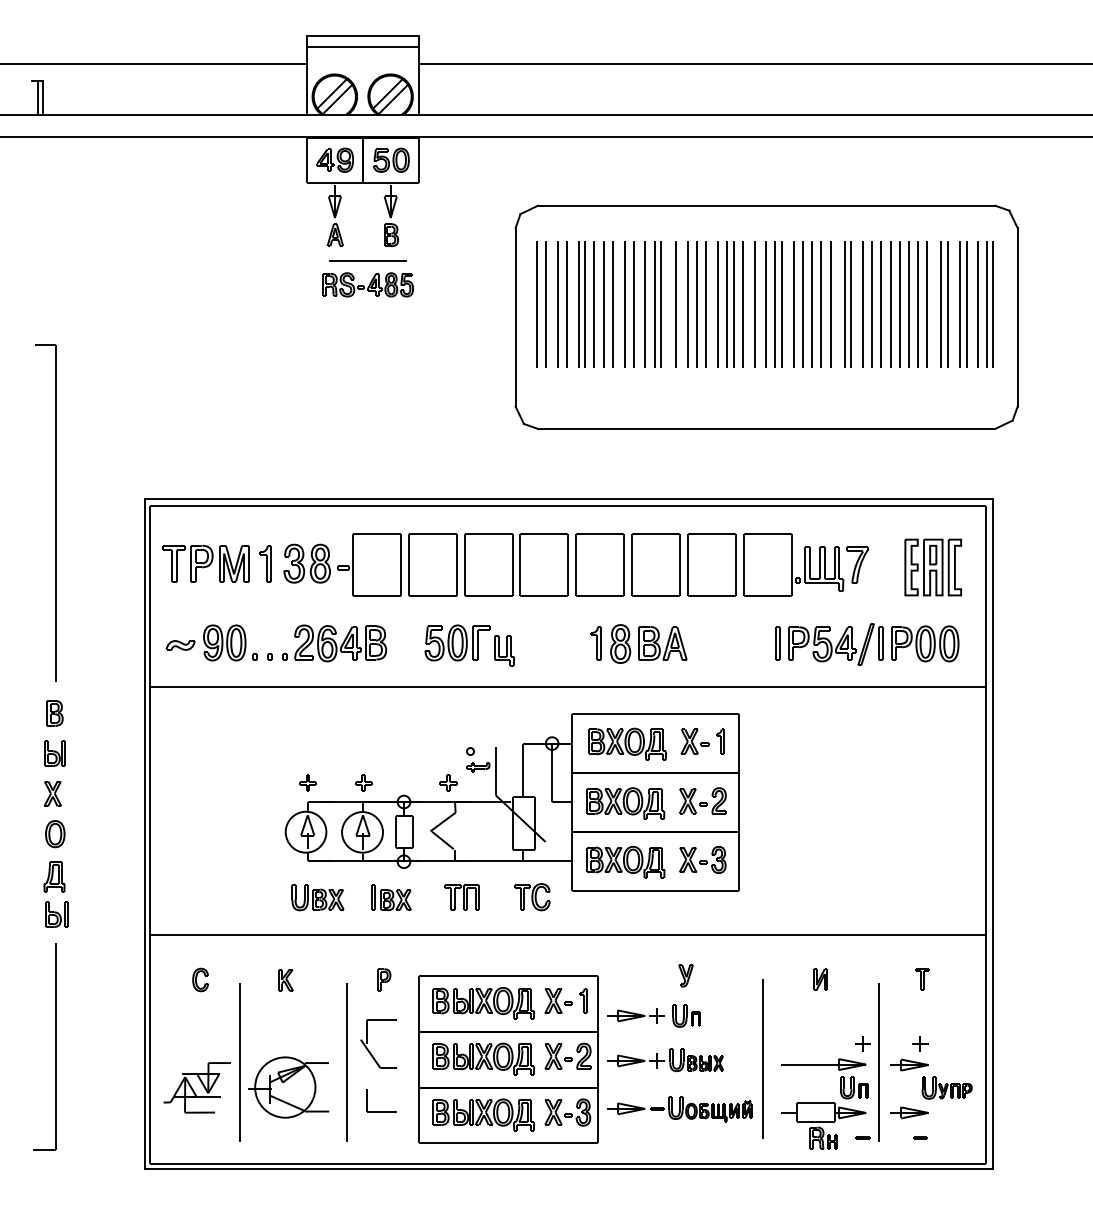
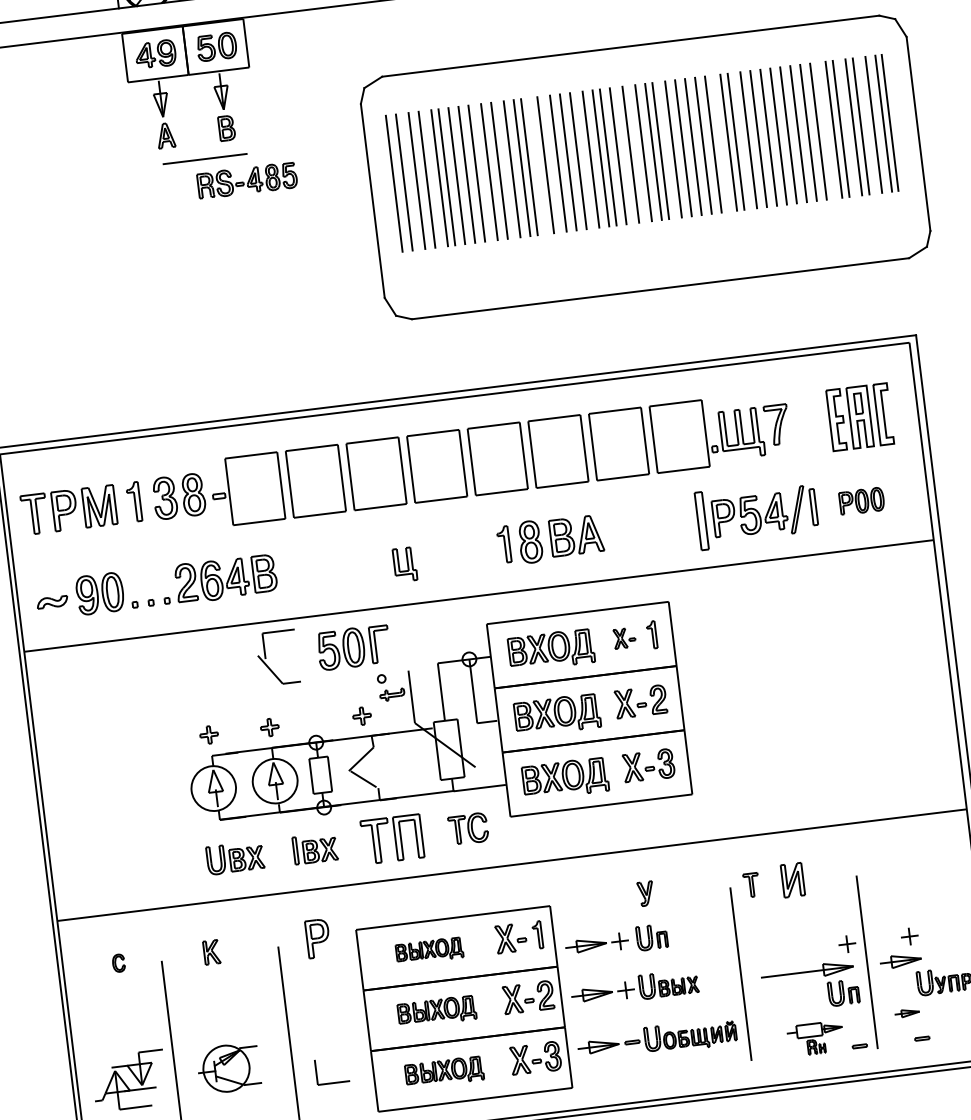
part: (367, 284) -> (246, 180), moved
part: (457, 642) -> (353, 647), moved
part: (777, 643) -> (701, 520), size x1.6
part: (925, 643) -> (861, 500), size x0.6
part: (694, 741) -> (623, 638), size x0.7
part: (461, 897) -> (391, 838), size x1.6
part: (200, 979) -> (118, 962), size x0.7
part: (384, 979) -> (318, 938), size x1.6
part: (820, 979) -> (792, 880), size x1.4
part: (922, 979) -> (751, 885), moved
part: (483, 1003) -> (429, 951), size x0.6
part: (367, 1043) -> (265, 658), moved
part: (483, 1058) -> (436, 1010), size x0.7
part: (288, 1087) -> (228, 1068), size x0.7
part: (909, 1112) -> (907, 1012), size x0.6
part: (483, 1114) -> (444, 1071), size x0.7
part: (823, 1125) -> (815, 1038), size x0.6

